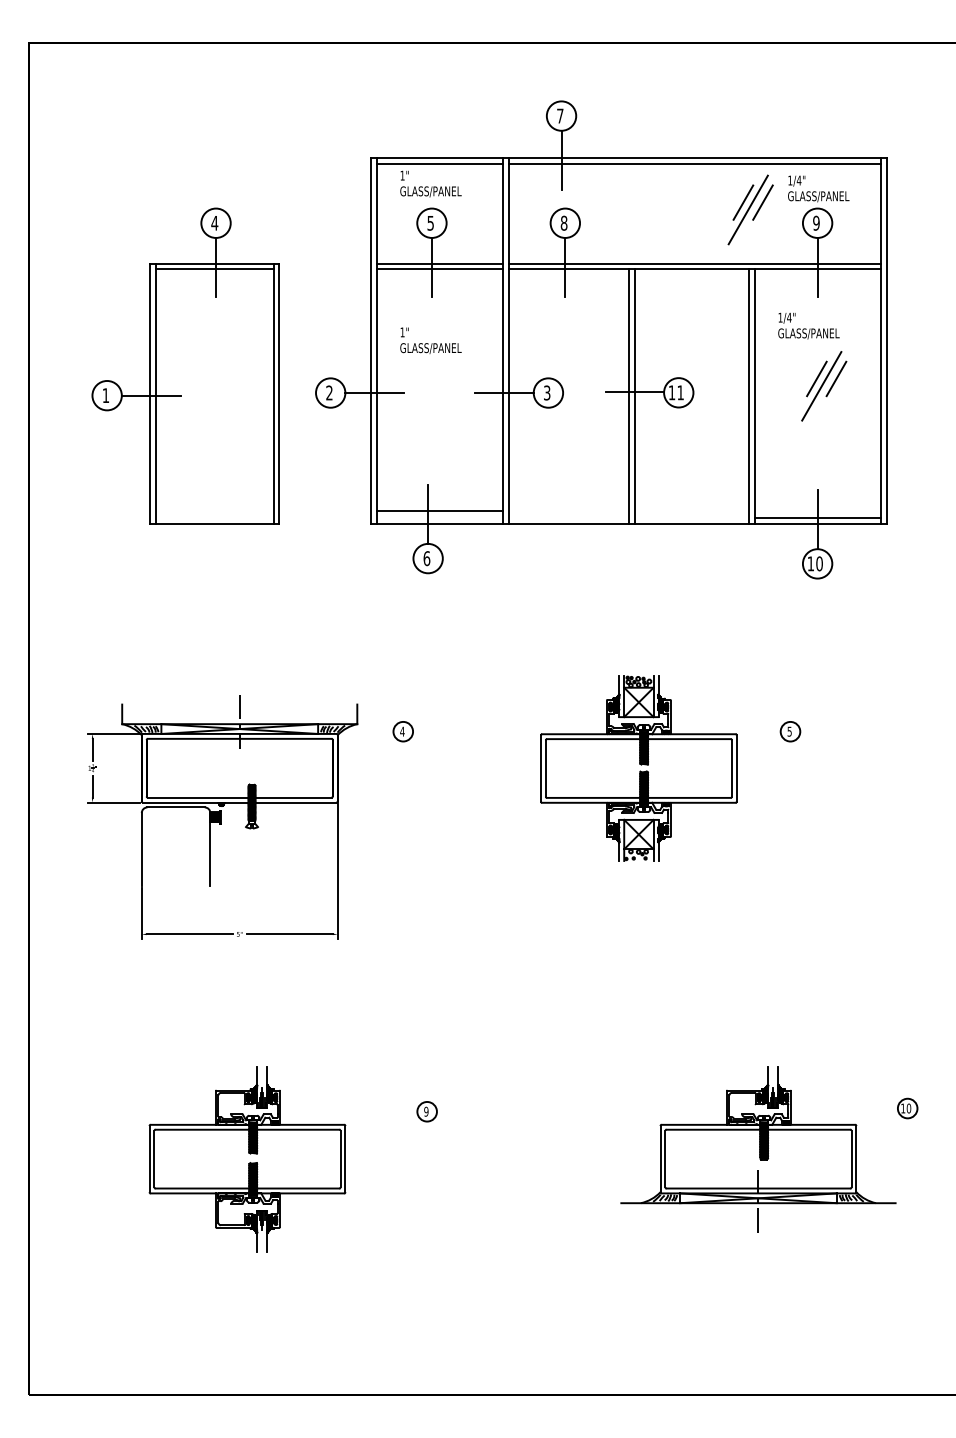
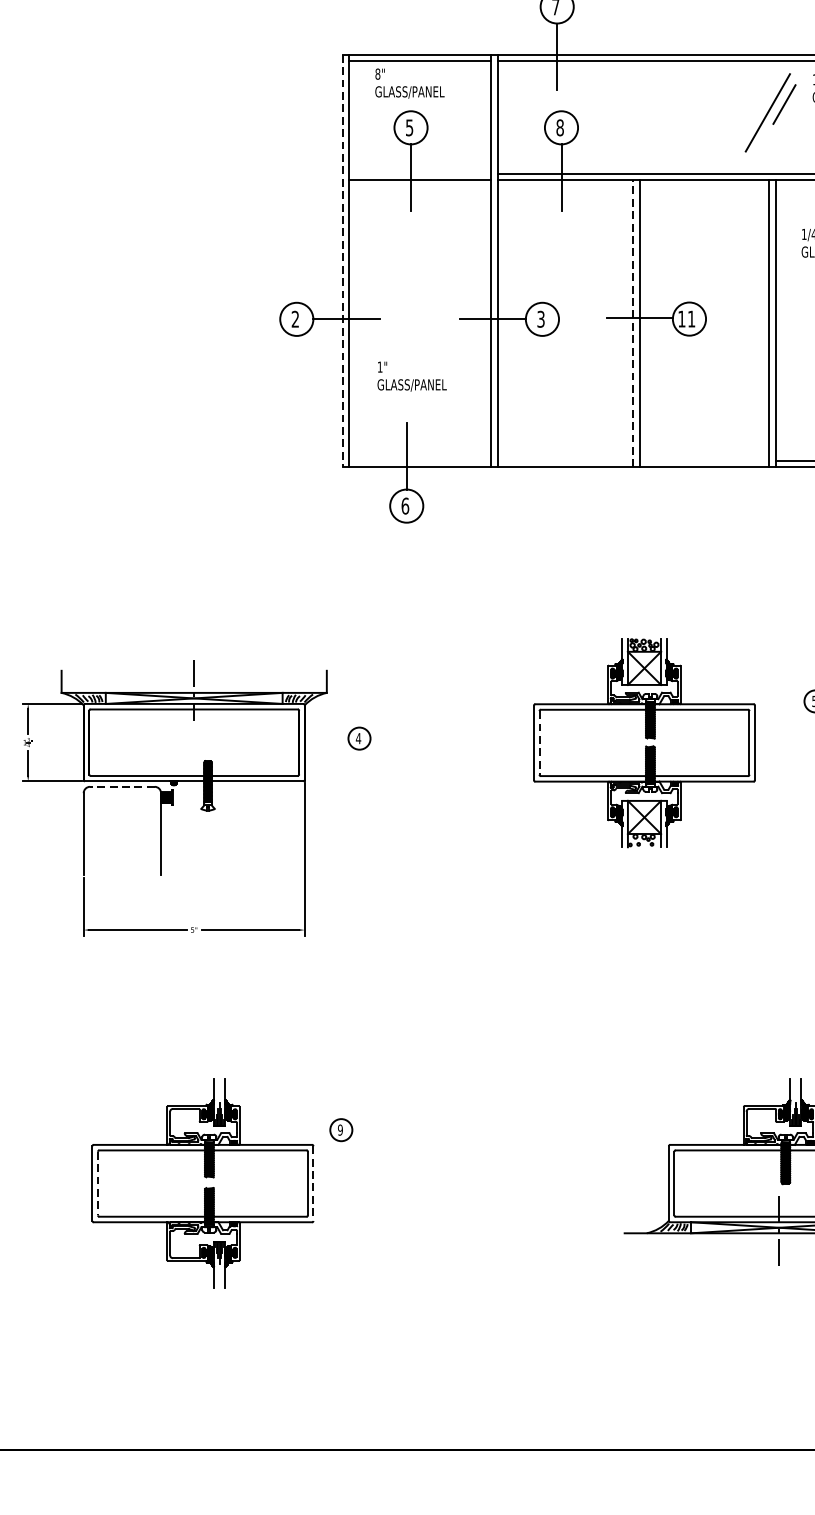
text: (402, 175) -> (377, 73), 1" -> 8"
line: (743, 202) -> (762, 104), removed
line: (439, 263) -> (419, 173), removed
text: (430, 340) -> (411, 376), moved
line: (371, 341) -> (342, 261), solid -> dashed
part: (185, 365) -> (133, 288), removed
line: (629, 396) -> (633, 323), solid -> dashed
line: (439, 511) -> (419, 452), removed
part: (402, 731) -> (358, 738), moved
line: (545, 769) -> (539, 744), solid -> dashed
line: (176, 807) -> (122, 786), solid -> dashed
part: (426, 1111) -> (340, 1129), moved
line: (154, 1159) -> (98, 1184), solid -> dashed
line: (345, 1159) -> (313, 1184), solid -> dashed

